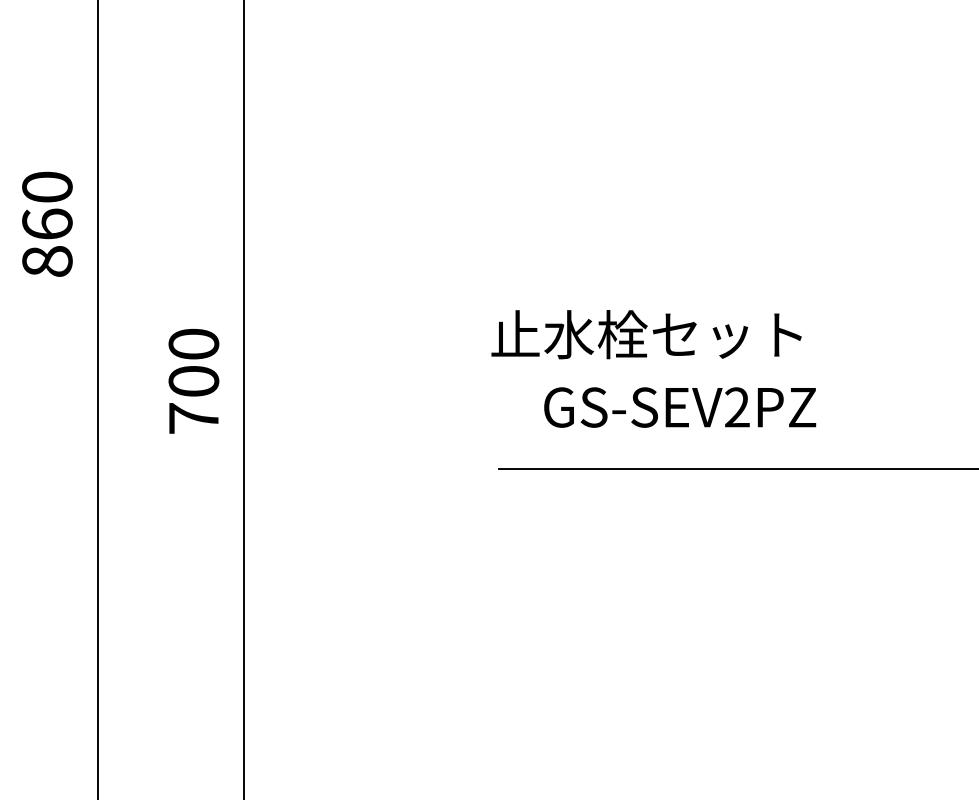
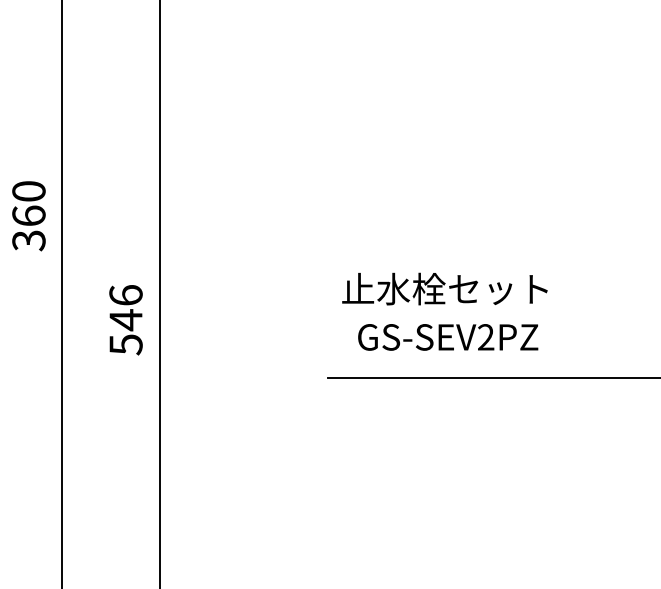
text: (46, 261) -> (28, 240), 860 -> 360
text: (645, 333) -> (444, 288), moved
text: (193, 382) -> (125, 320), 700 -> 546

